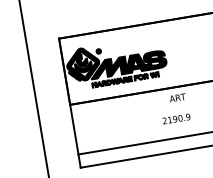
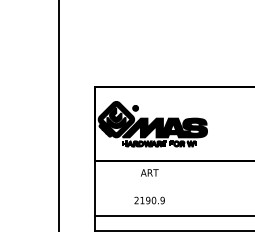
text: (177, 97) -> (149, 172), moved
text: (176, 118) -> (149, 200), moved

